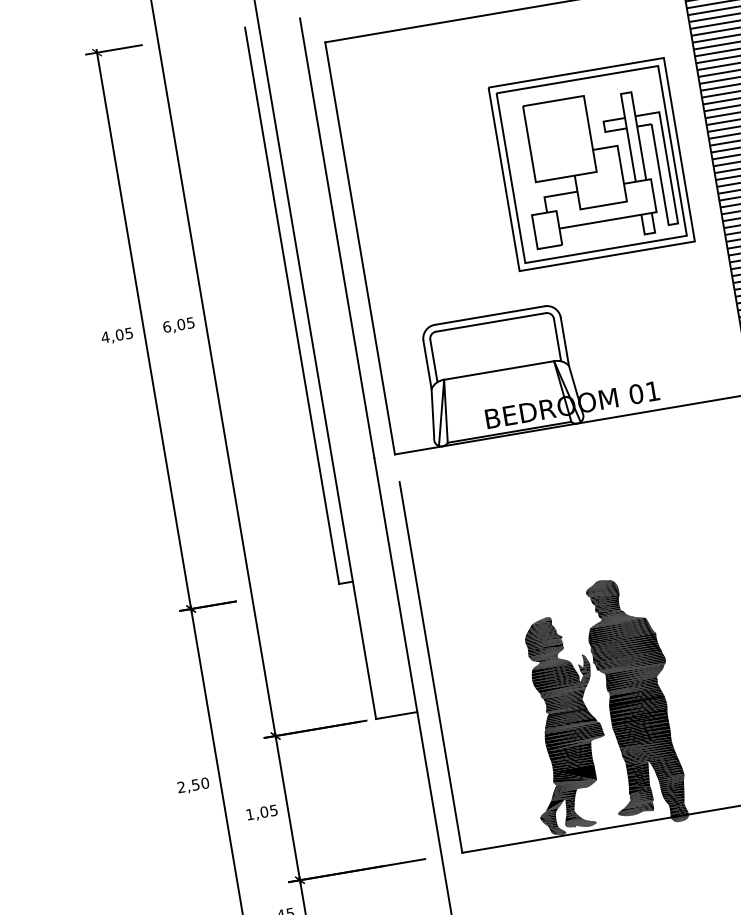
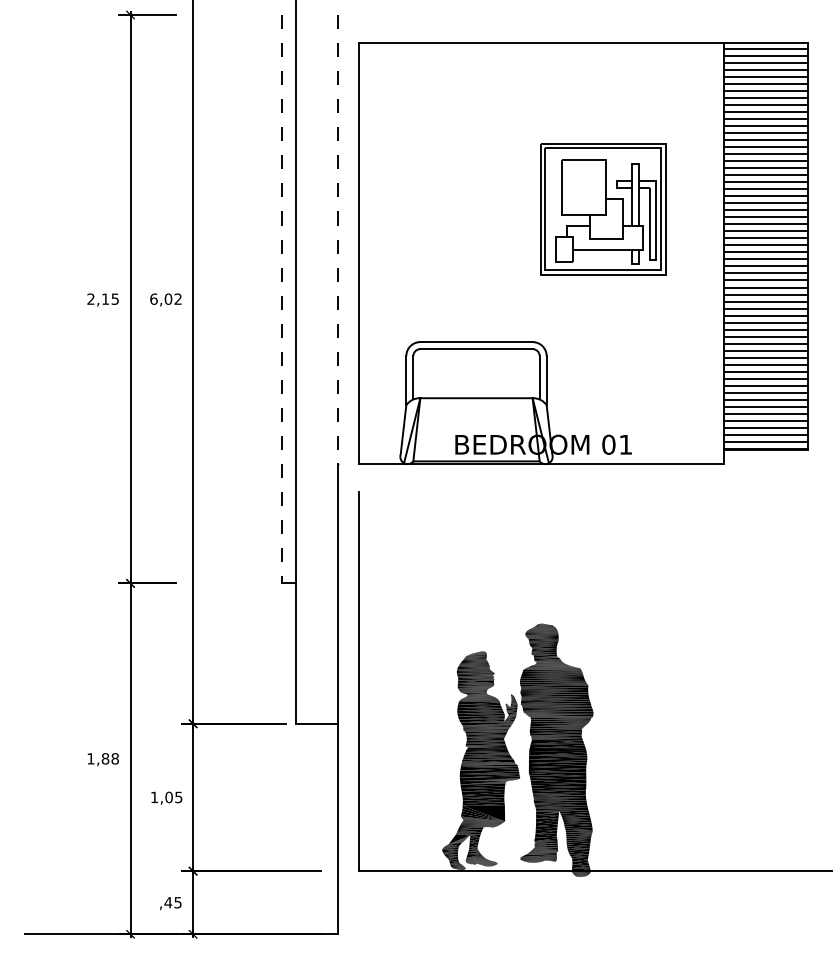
part: (591, 163) -> (603, 208), size x0.7
line: (336, 238) -> (337, 239), solid -> dashed
line: (291, 306) -> (281, 299), solid -> dashed
text: (189, 322) -> (177, 298), 6,05 -> 6,02
text: (112, 335) -> (98, 298), 4,05 -> 2,15
text: (192, 785) -> (102, 758), 2,50 -> 1,88

